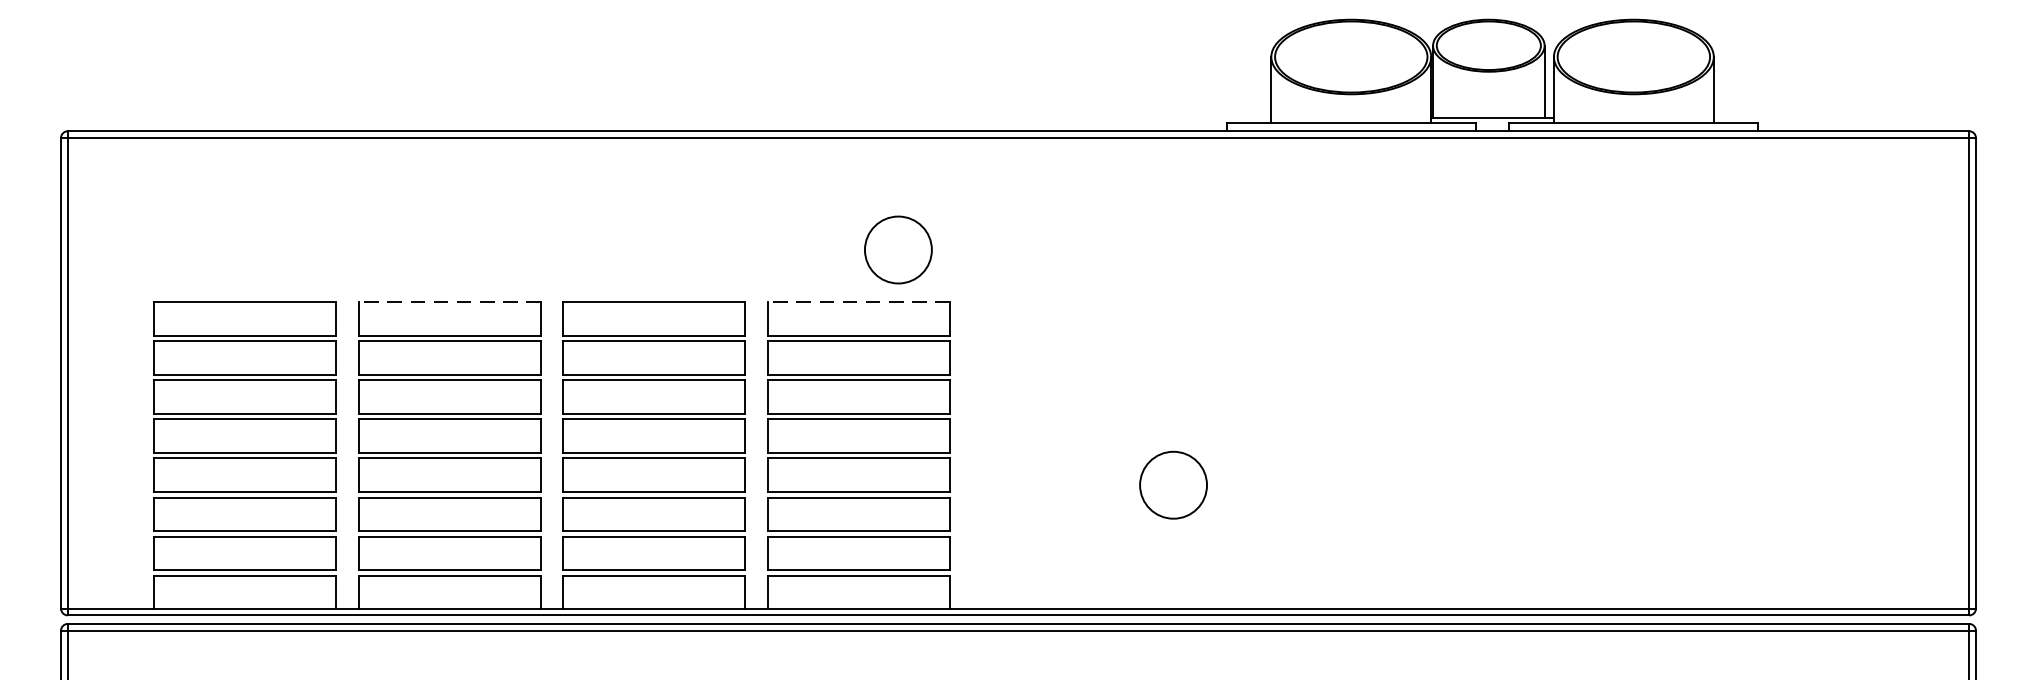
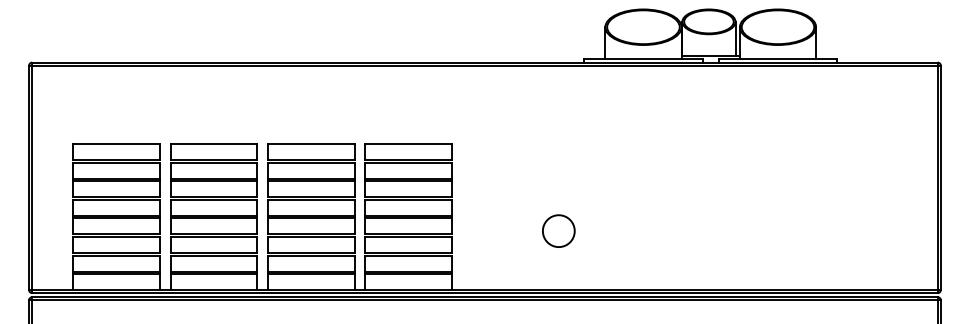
circle: (897, 248) -> (427, 118), removed
line: (448, 303) -> (213, 144), dashed -> solid
line: (857, 303) -> (408, 144), dashed -> solid

